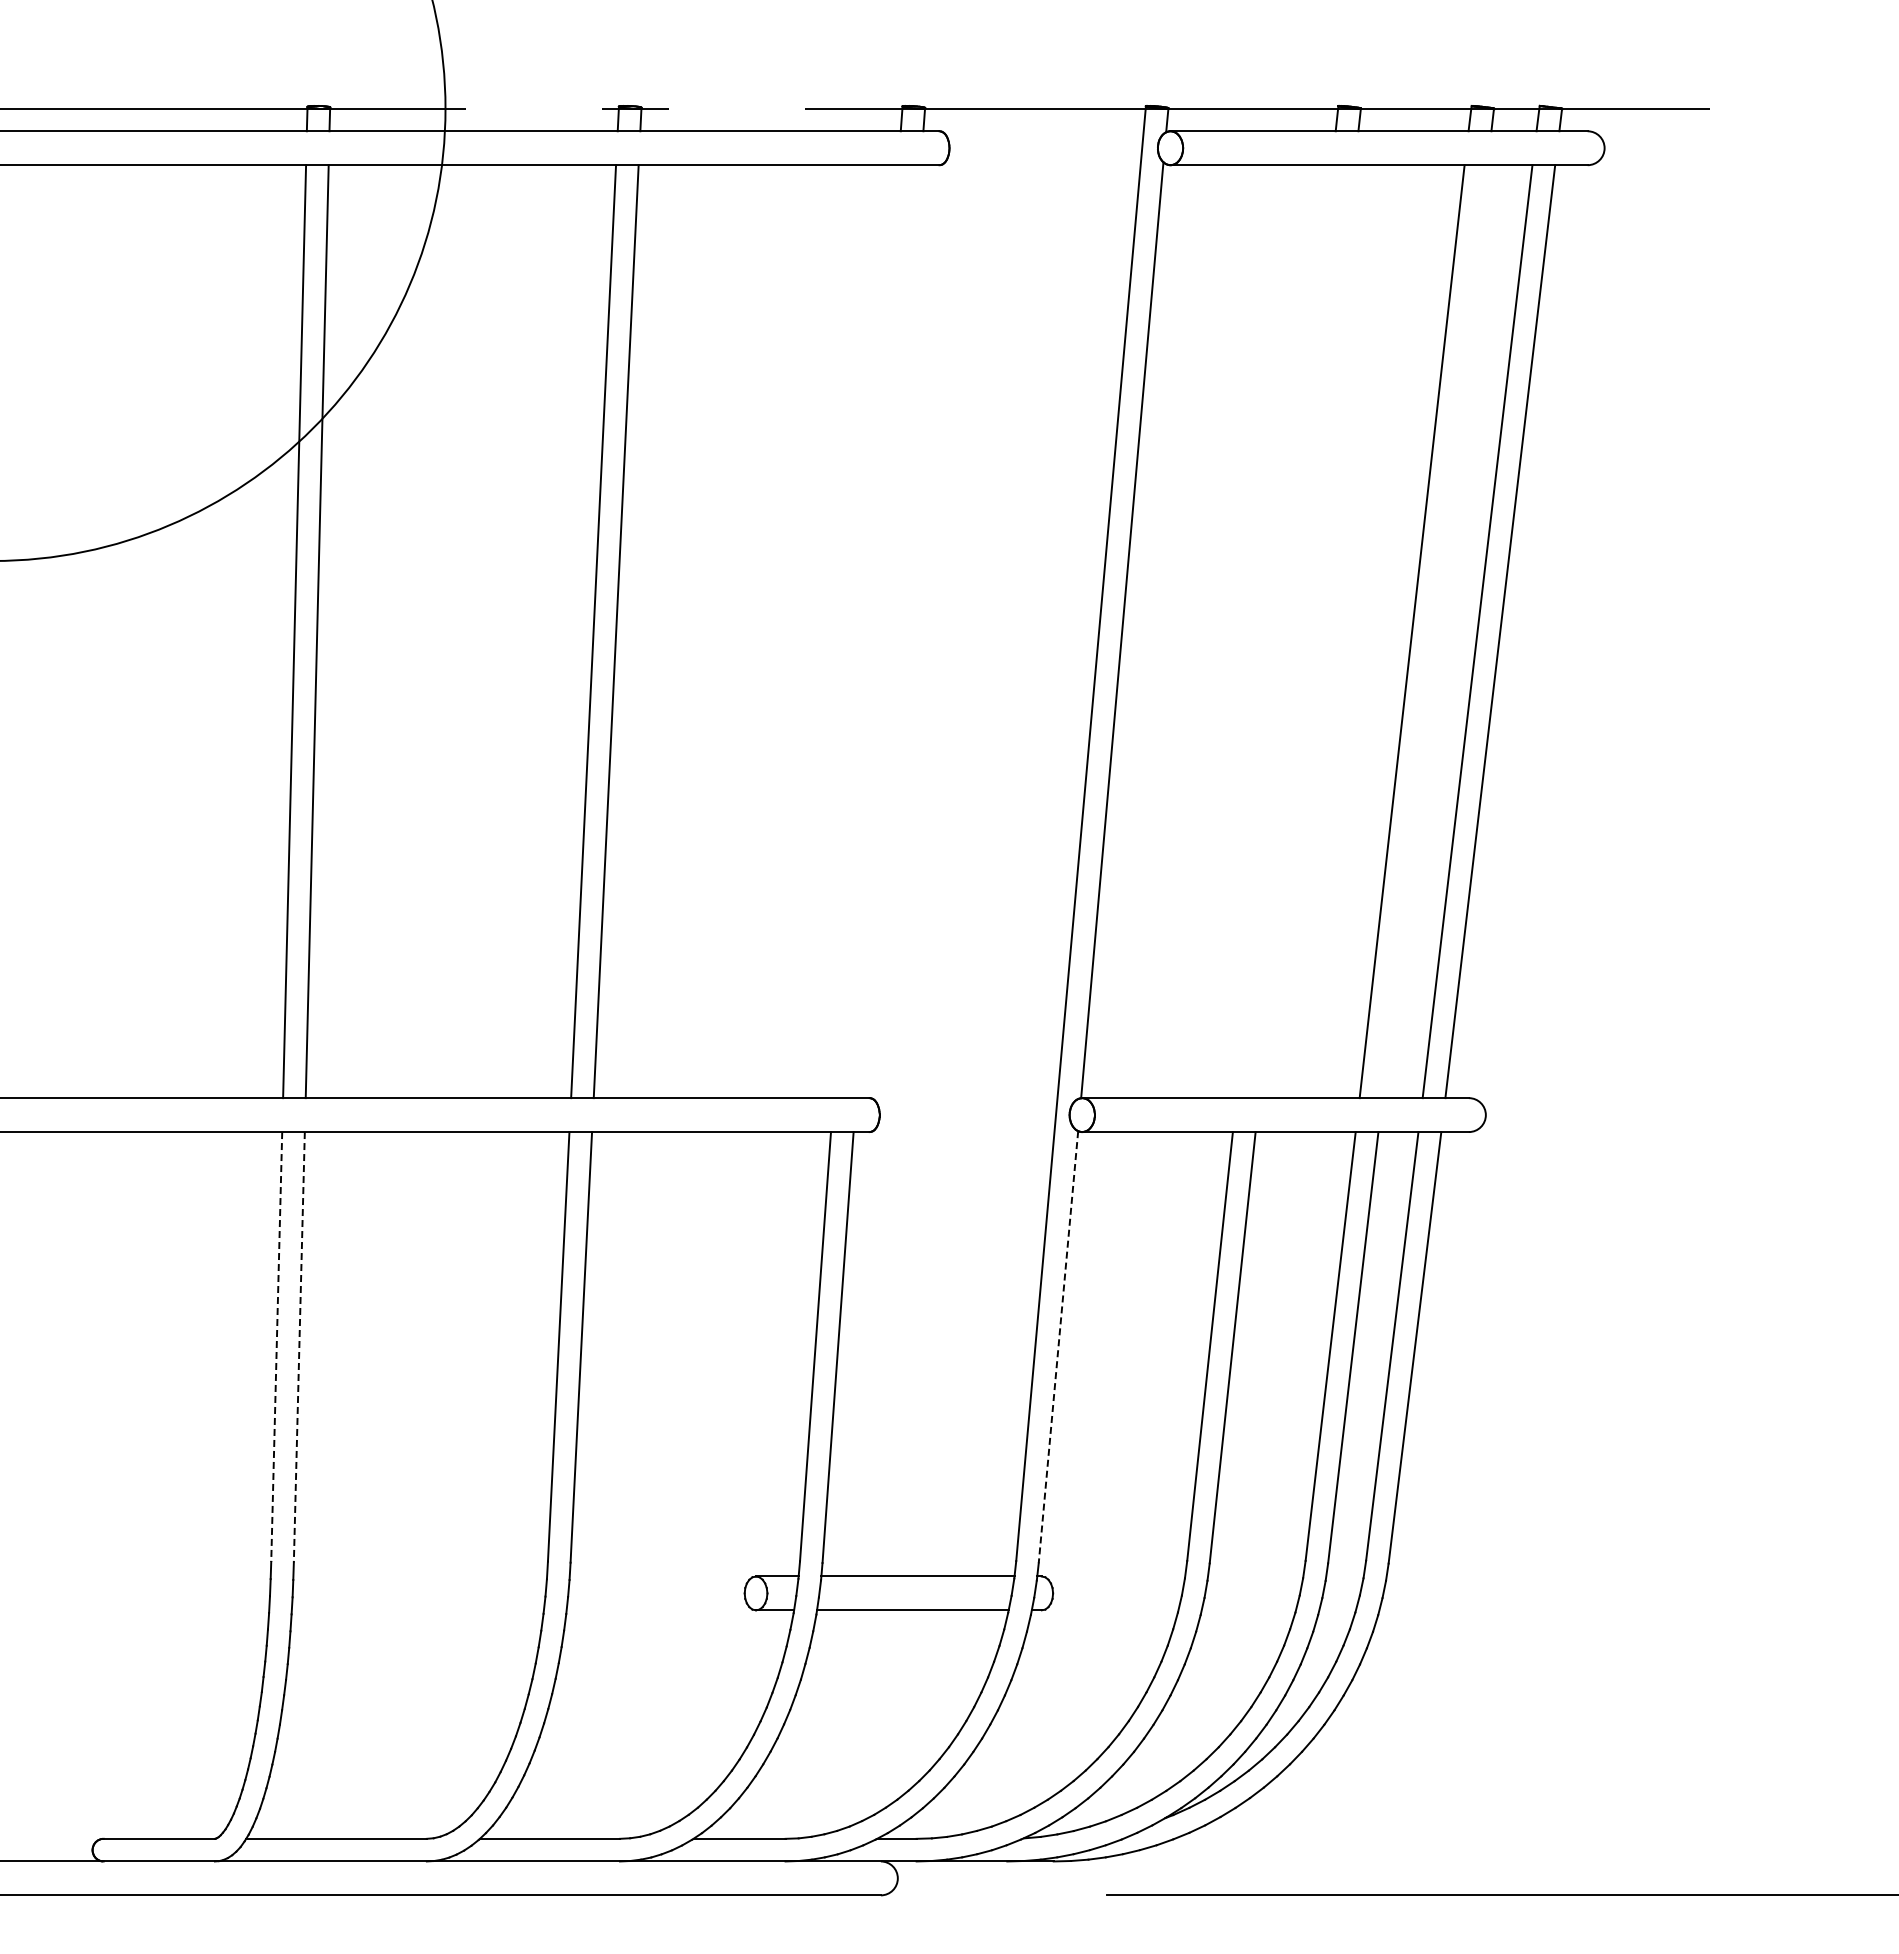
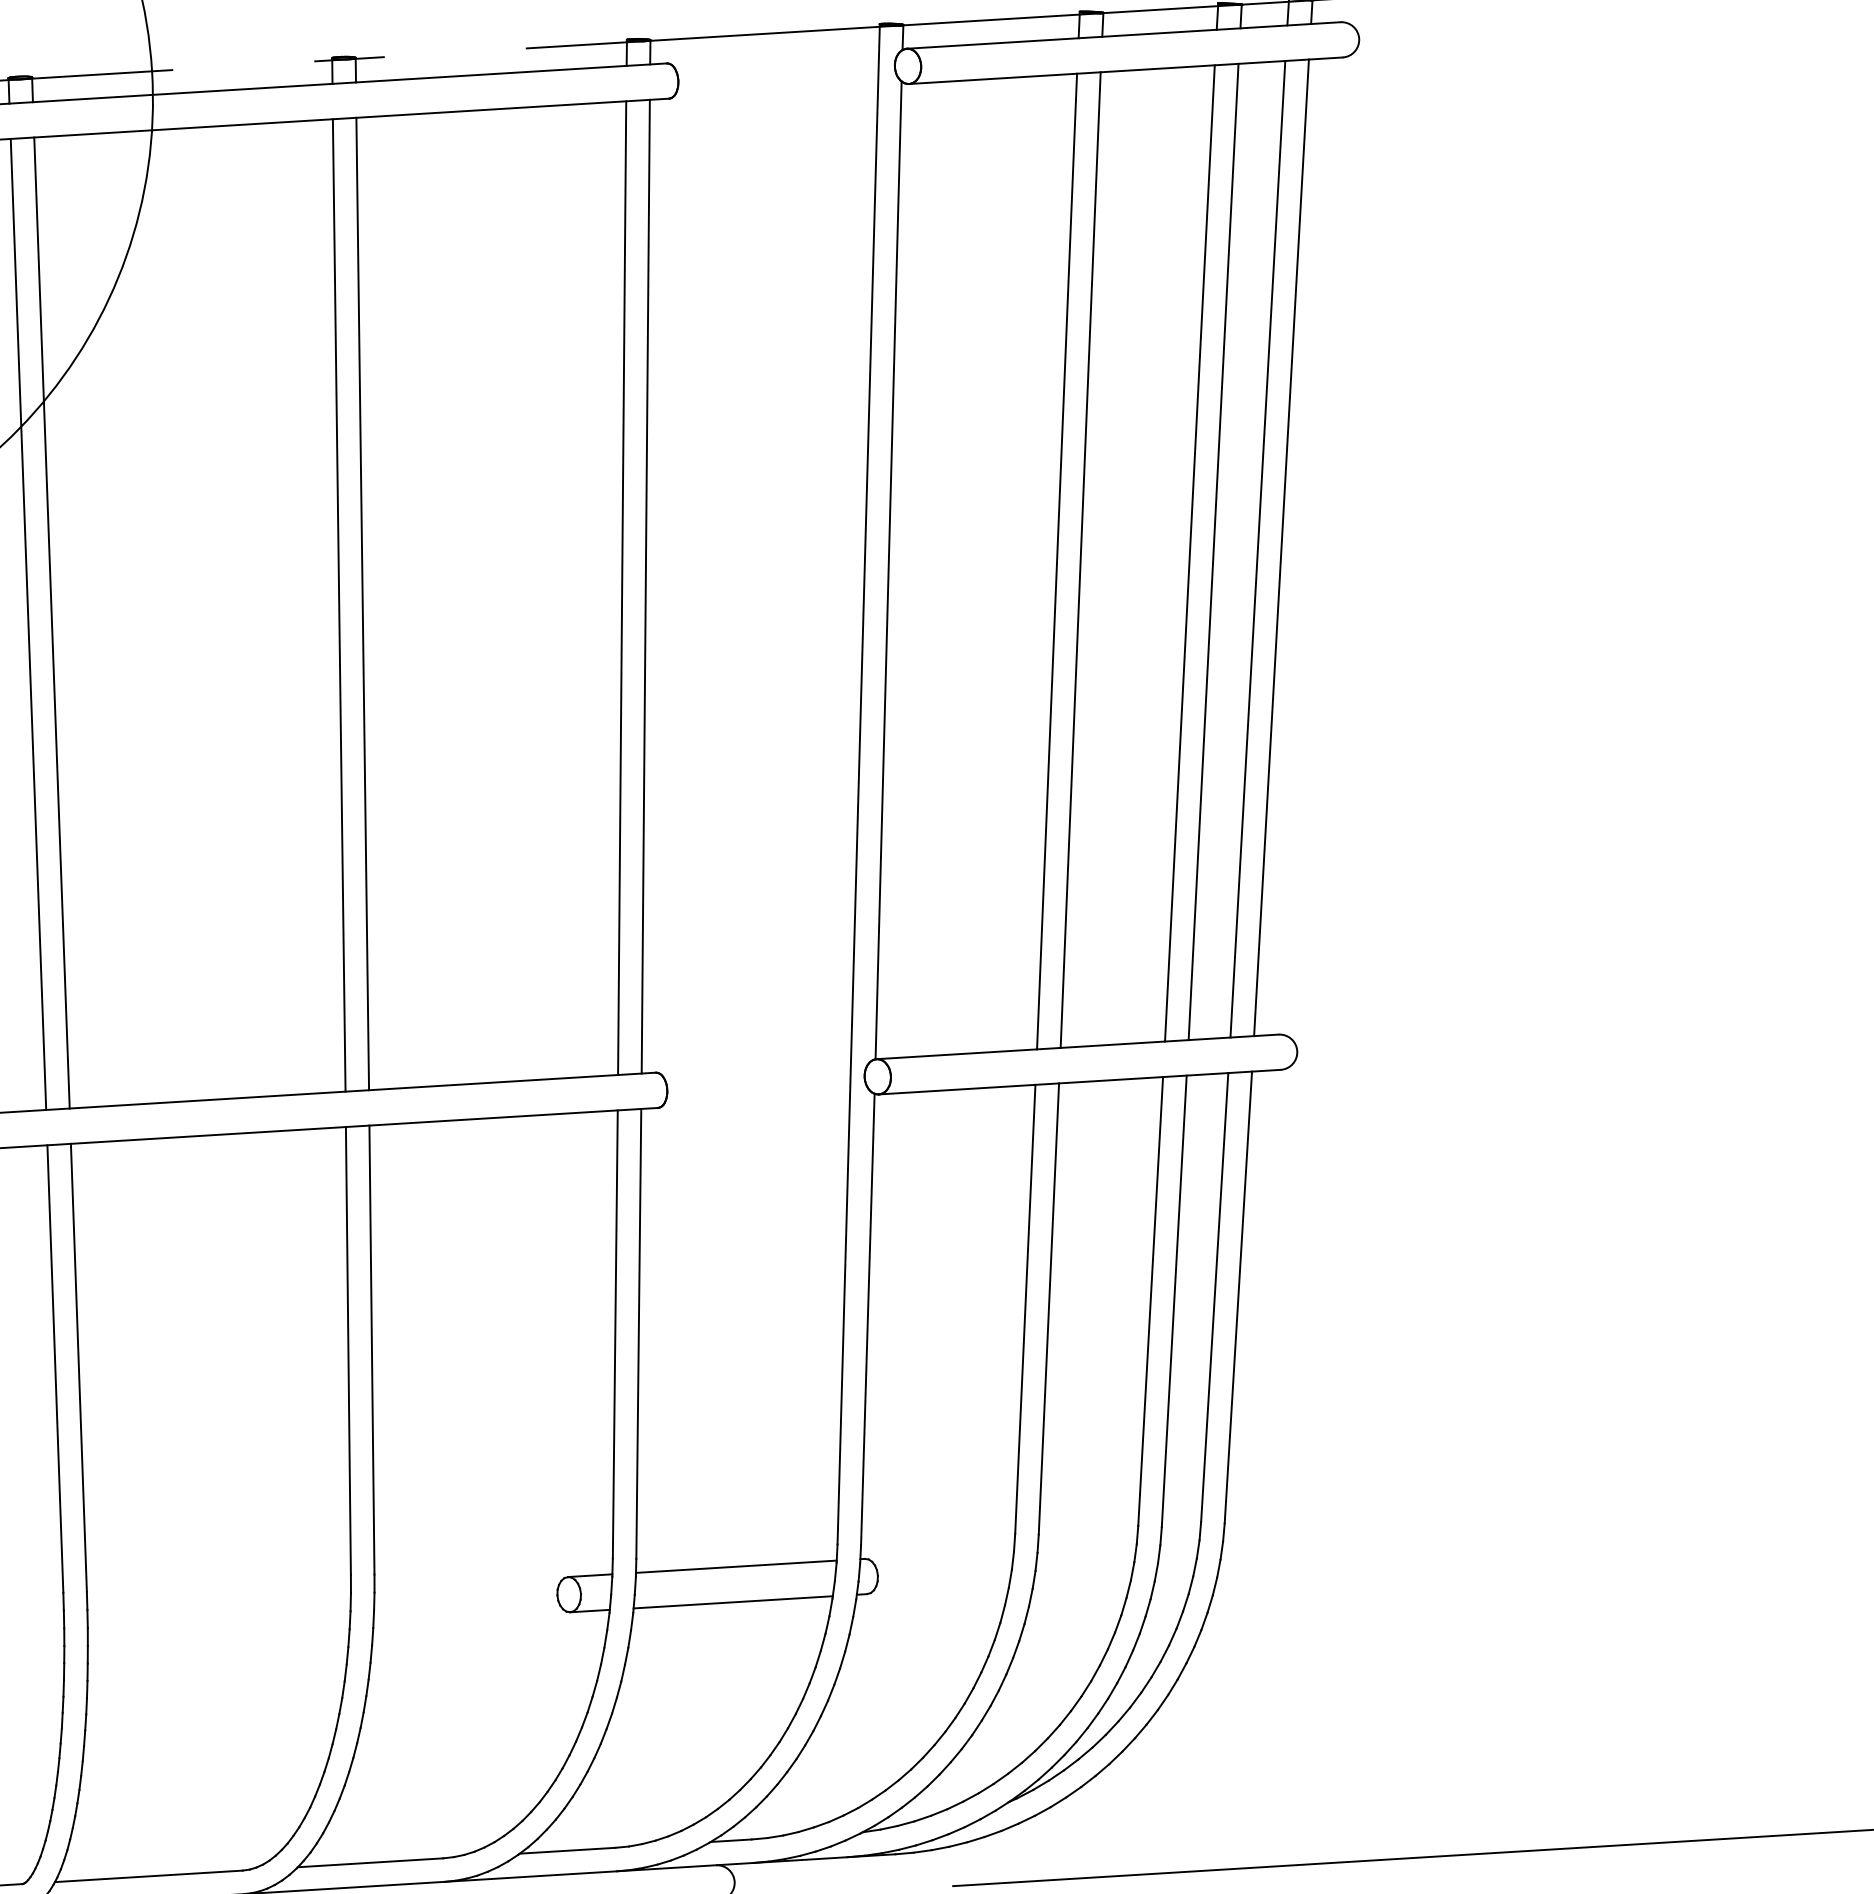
line: (865, 631) -> (621, 588), added
line: (888, 631) -> (645, 586), added
line: (1284, 631) -> (1057, 561), added
line: (1306, 631) -> (1080, 559), added
line: (1434, 631) -> (1213, 551), added
line: (276, 1346) -> (55, 1368), dashed -> solid
line: (299, 1347) -> (79, 1368), dashed -> solid
line: (1058, 1347) -> (867, 1319), dashed -> solid

